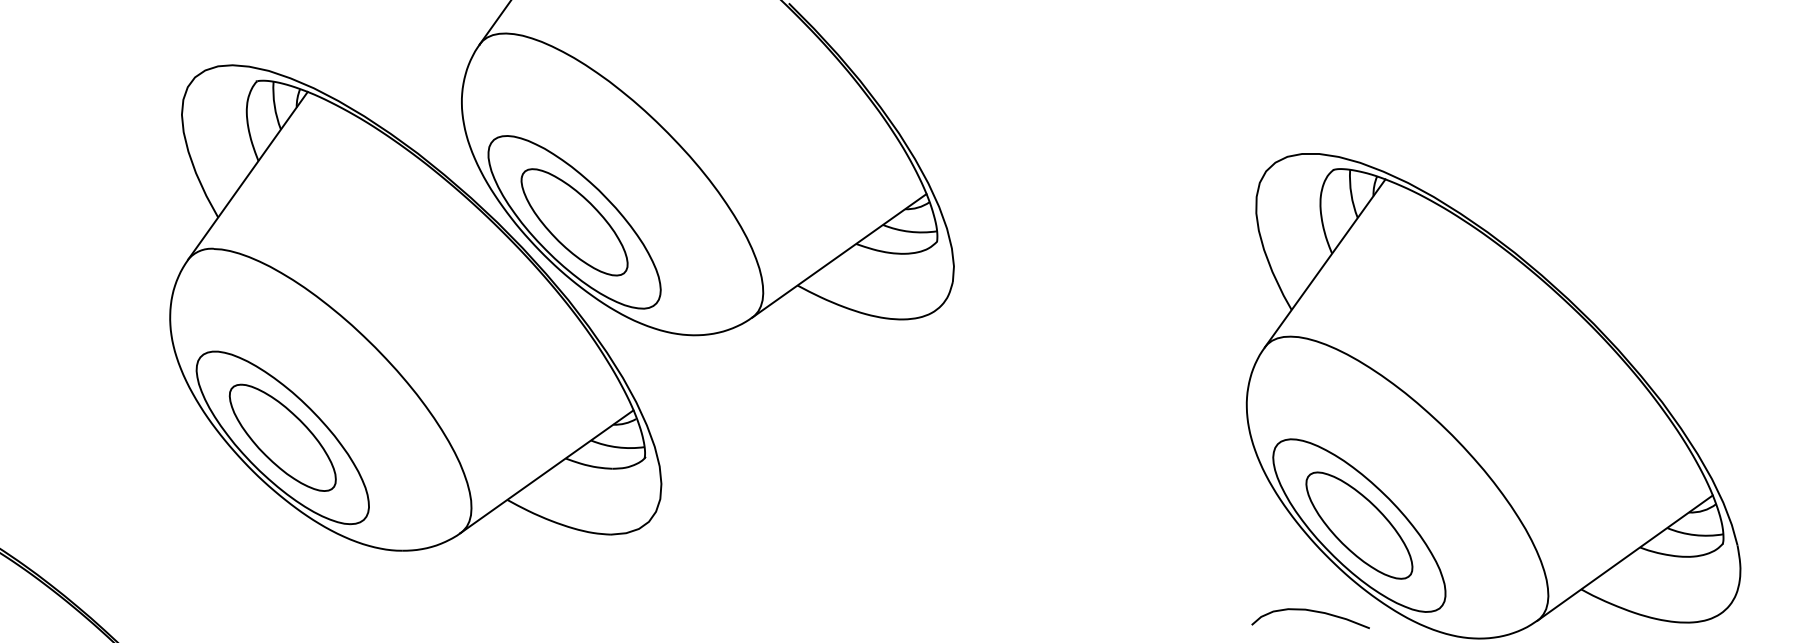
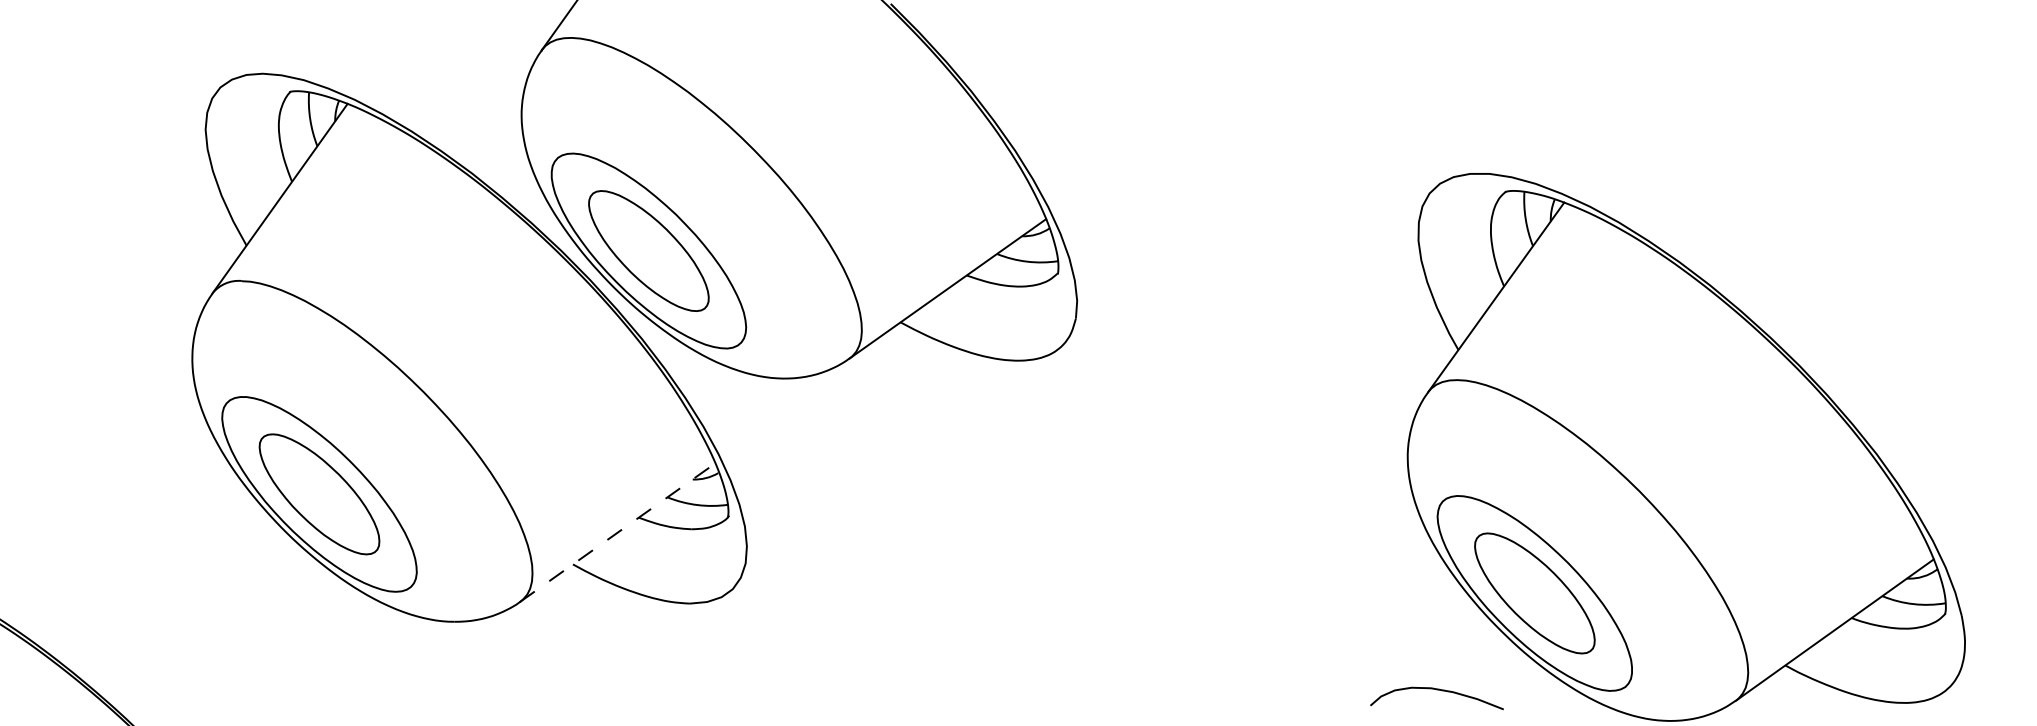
line: (547, 471) -> (618, 532), solid -> dashed
curve: (1310, 611) -> (1436, 690), moved

